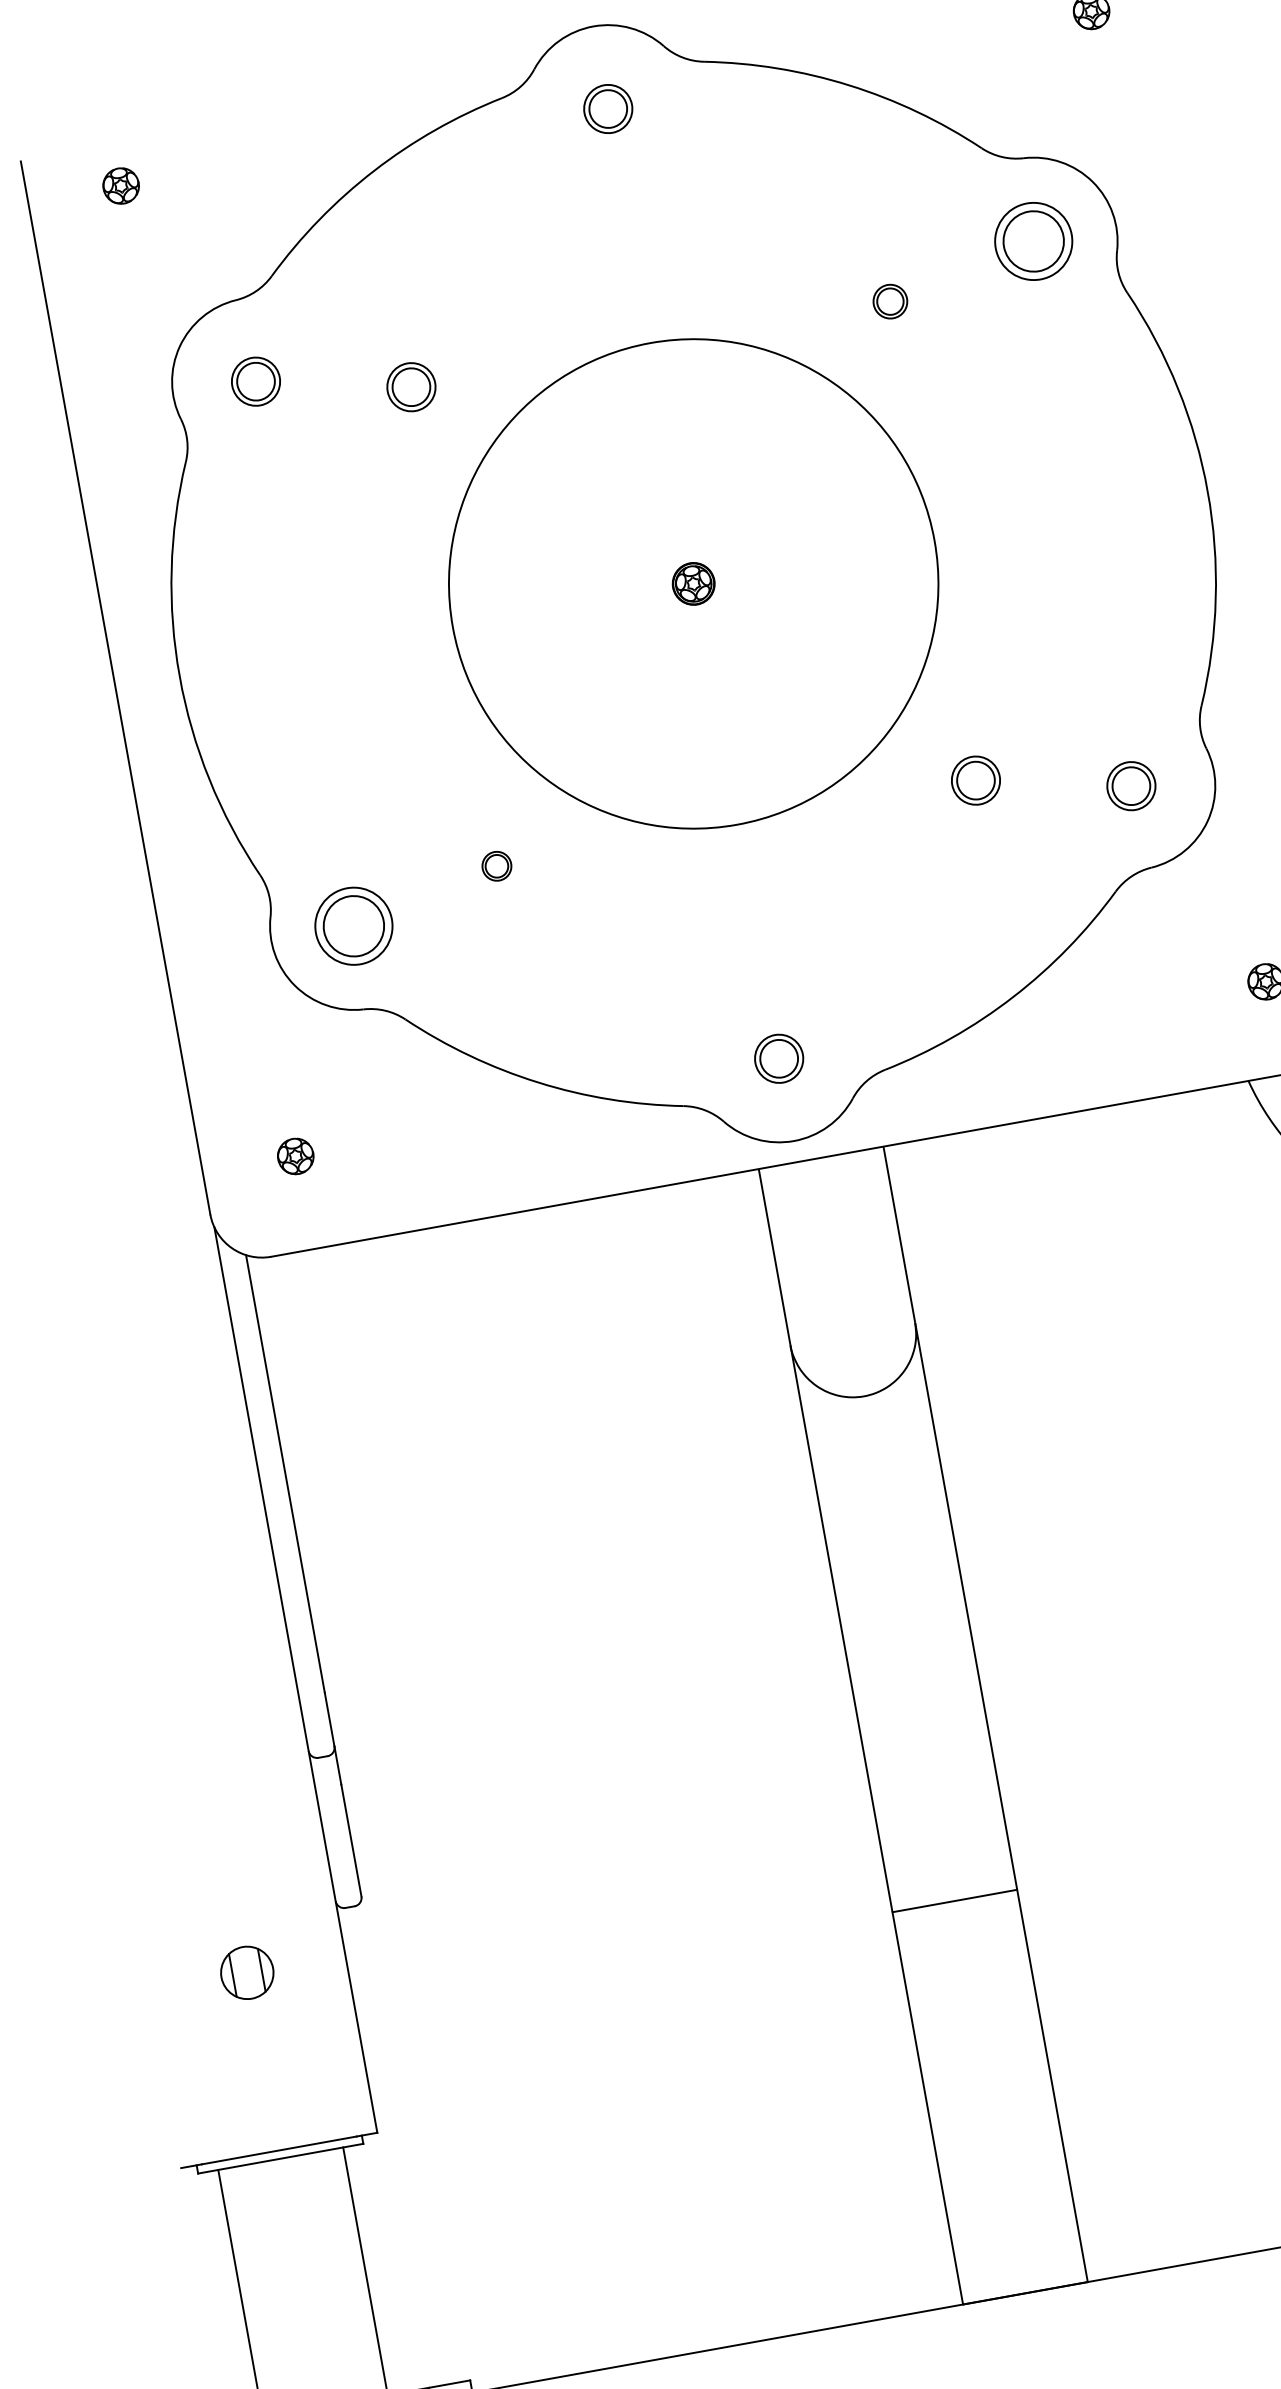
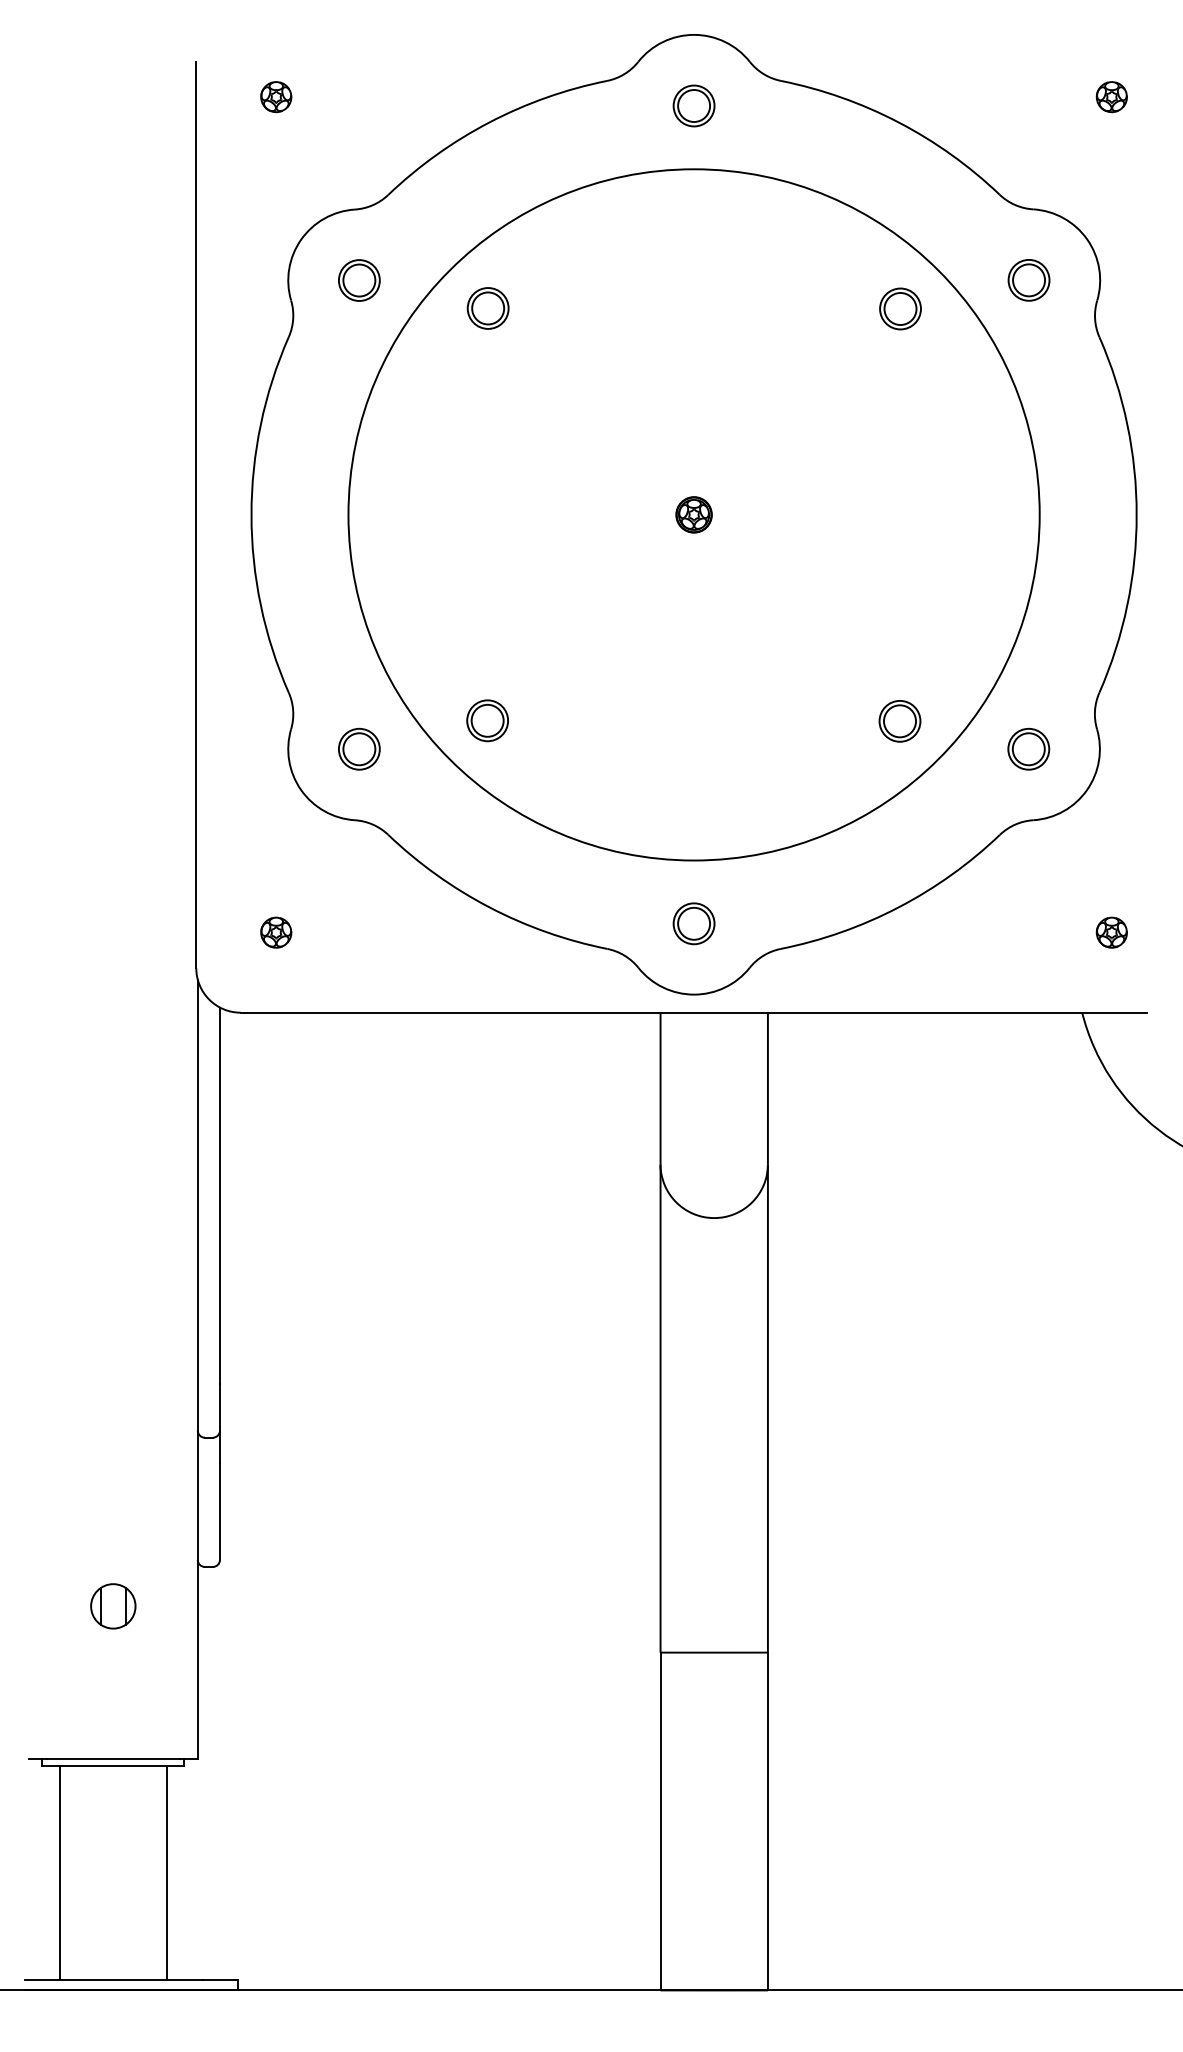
part: (1033, 241) -> (1028, 280), size x0.62
part: (890, 301) -> (900, 308), size x1.43
circle: (692, 583) -> (693, 514), size x1.67
part: (496, 865) -> (487, 720), size x1.67
part: (353, 925) -> (359, 748), size x0.62

